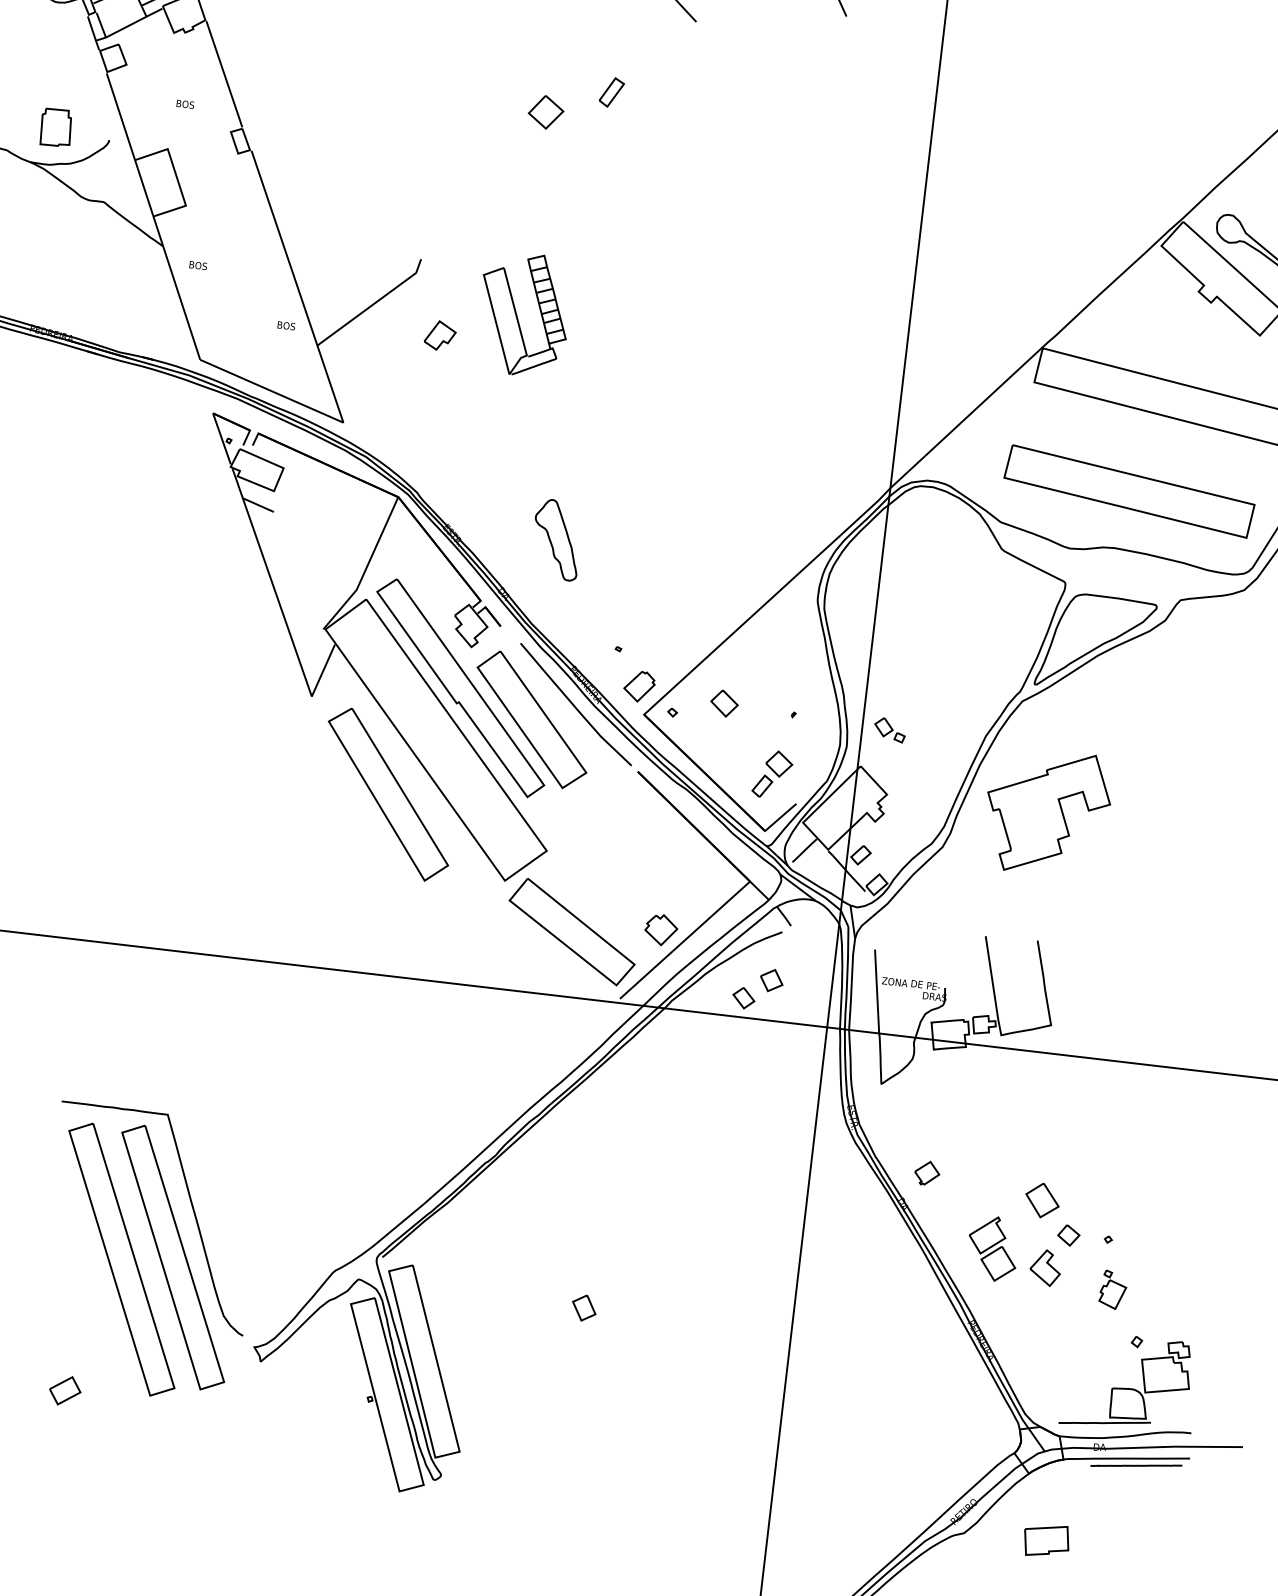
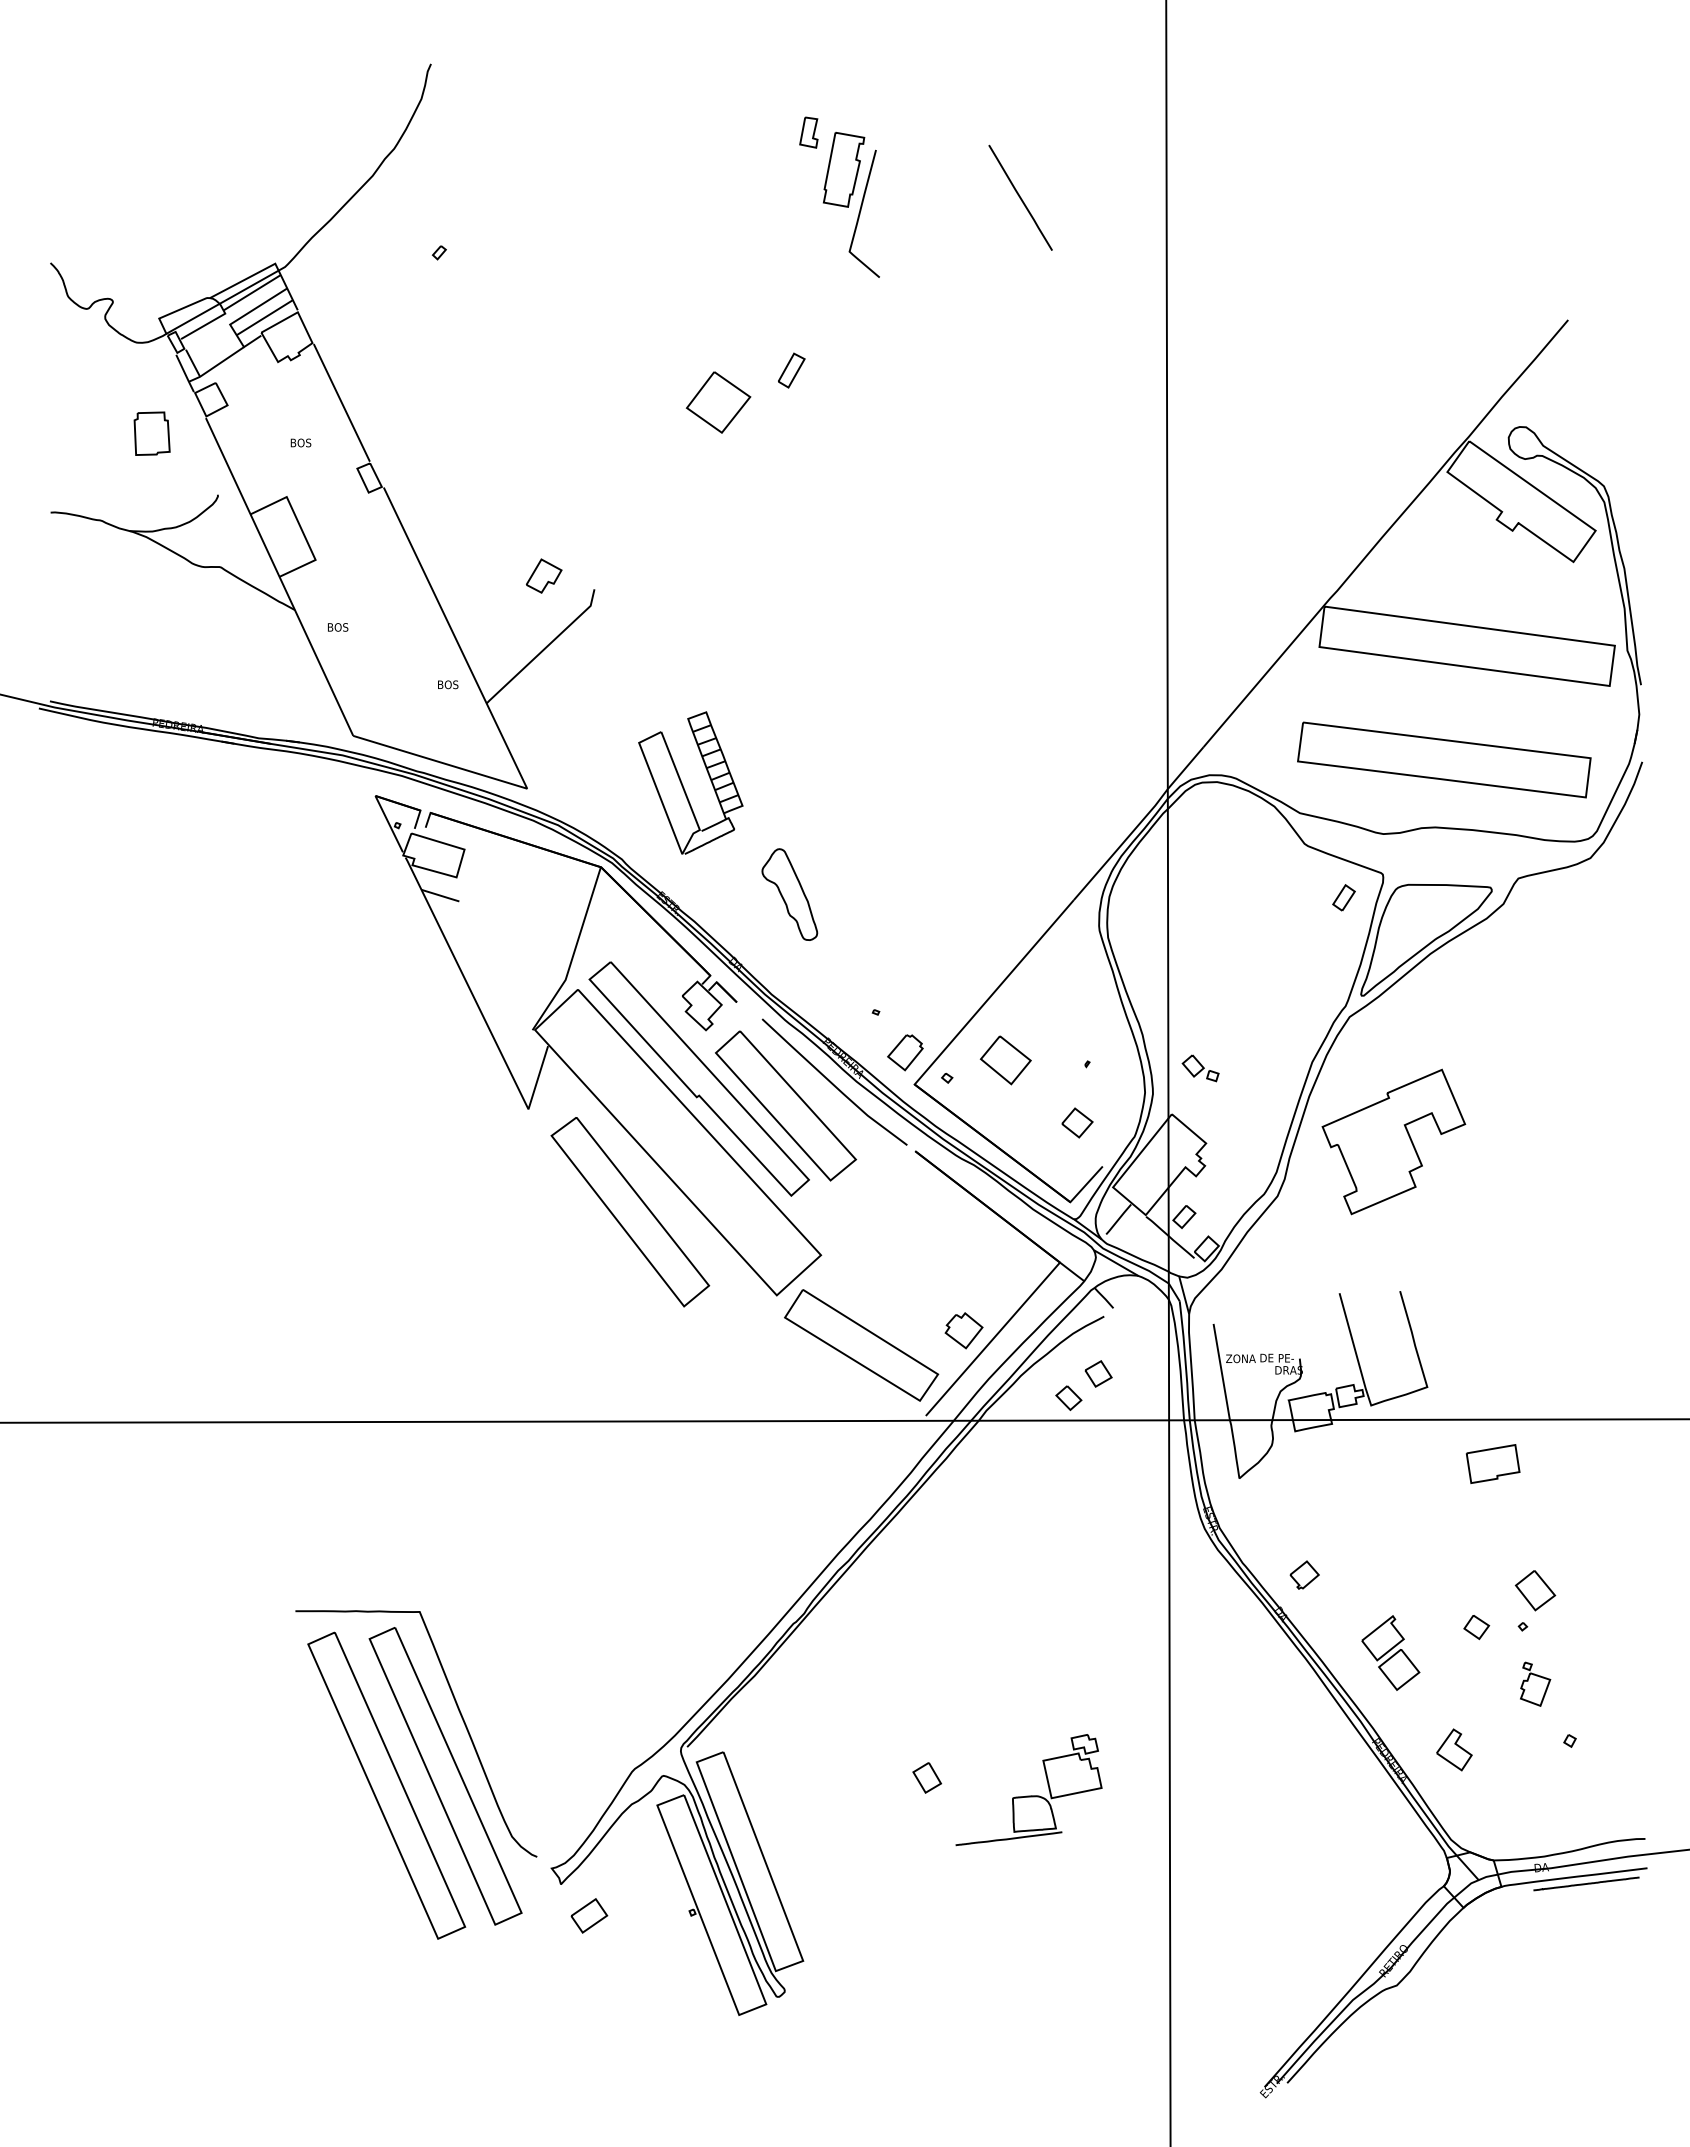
part: (546, 112) -> (718, 402), size x1.6
part: (55, 127) -> (151, 433), moved
part: (517, 315) -> (683, 785), moved
part: (440, 335) -> (544, 575), moved
part: (724, 703) -> (1005, 1060), size x1.6
part: (761, 785) -> (1343, 897), moved
part: (1042, 1200) -> (1535, 1590), moved
part: (1045, 1267) -> (1454, 1749), moved
part: (1126, 1383) -> (1028, 1790), moved
part: (65, 1390) -> (589, 1915), moved
part: (1046, 1540) -> (1493, 1463), moved

